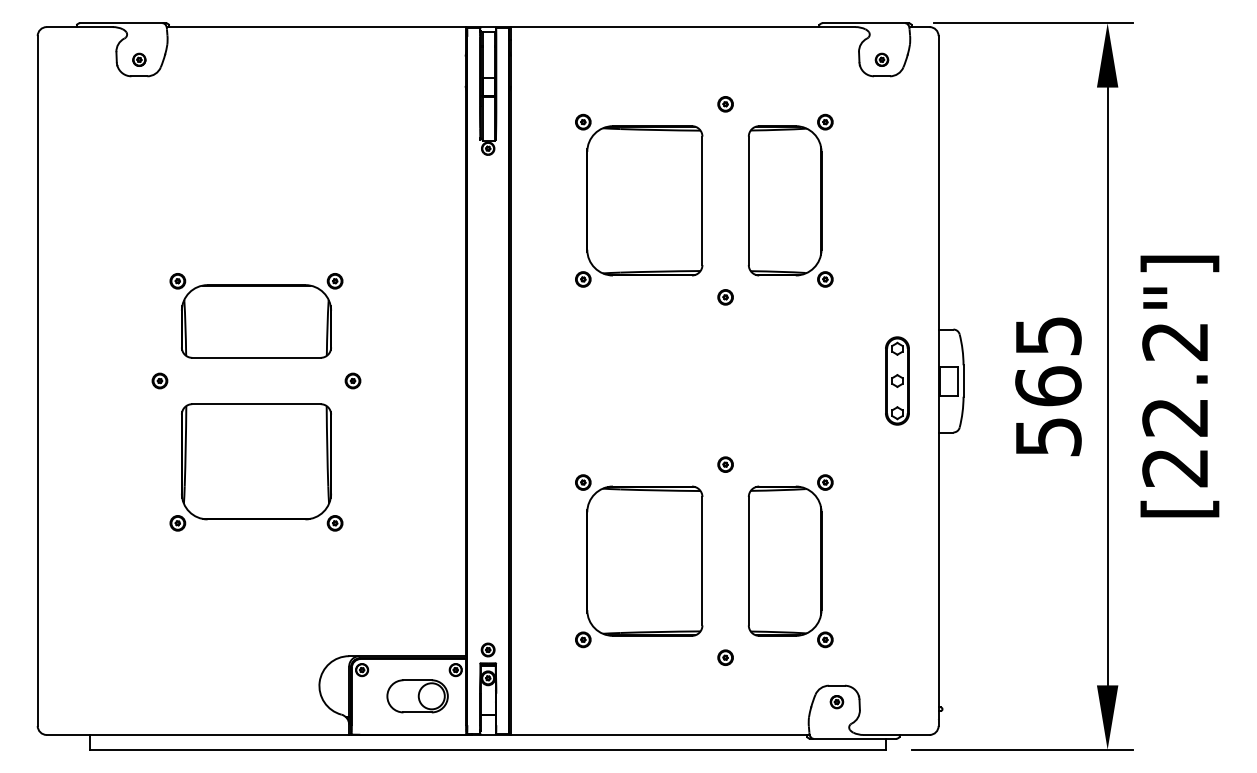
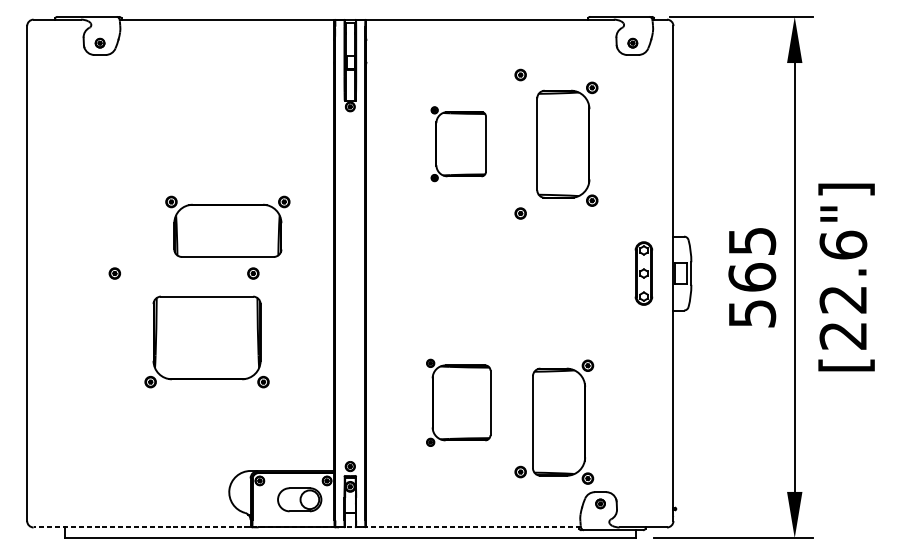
part: (639, 200) -> (458, 144), size x0.6
part: (256, 315) -> (227, 226), moved
text: (1175, 341) -> (843, 245), [22.2"] -> [22.6"]
part: (725, 464) -> (520, 333), removed
part: (256, 467) -> (207, 342), moved
part: (639, 561) -> (458, 403), size x0.7
part: (790, 561) -> (562, 422), moved
line: (427, 734) -> (306, 527), solid -> dashed

